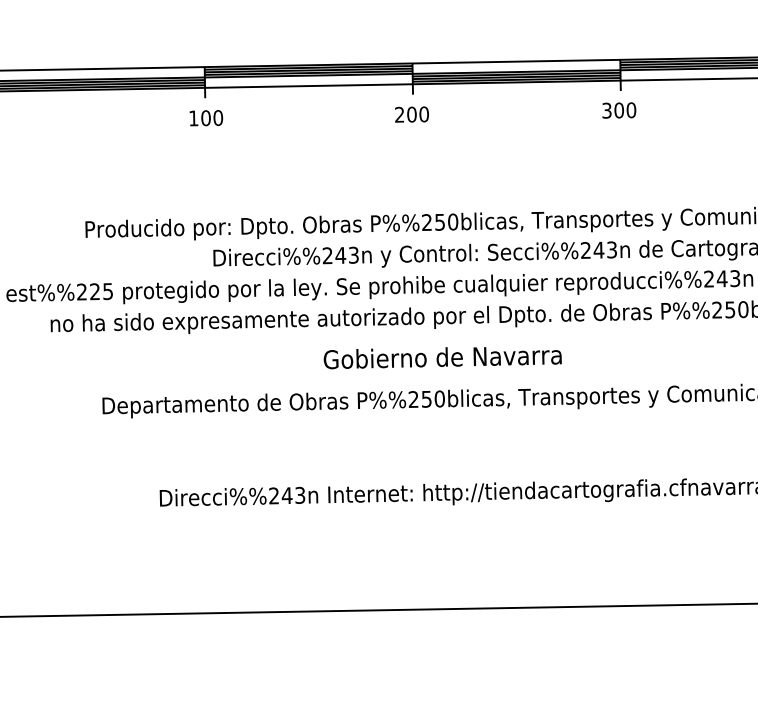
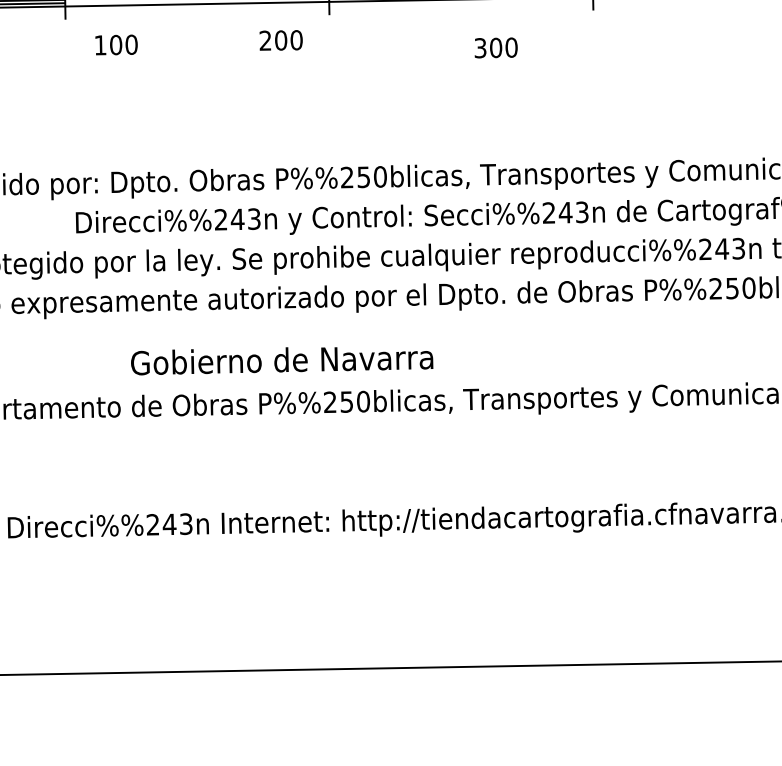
text: (619, 110) -> (496, 47), moved
text: (411, 114) -> (280, 40), moved
text: (206, 118) -> (116, 45), moved
text: (442, 358) -> (281, 361), moved

